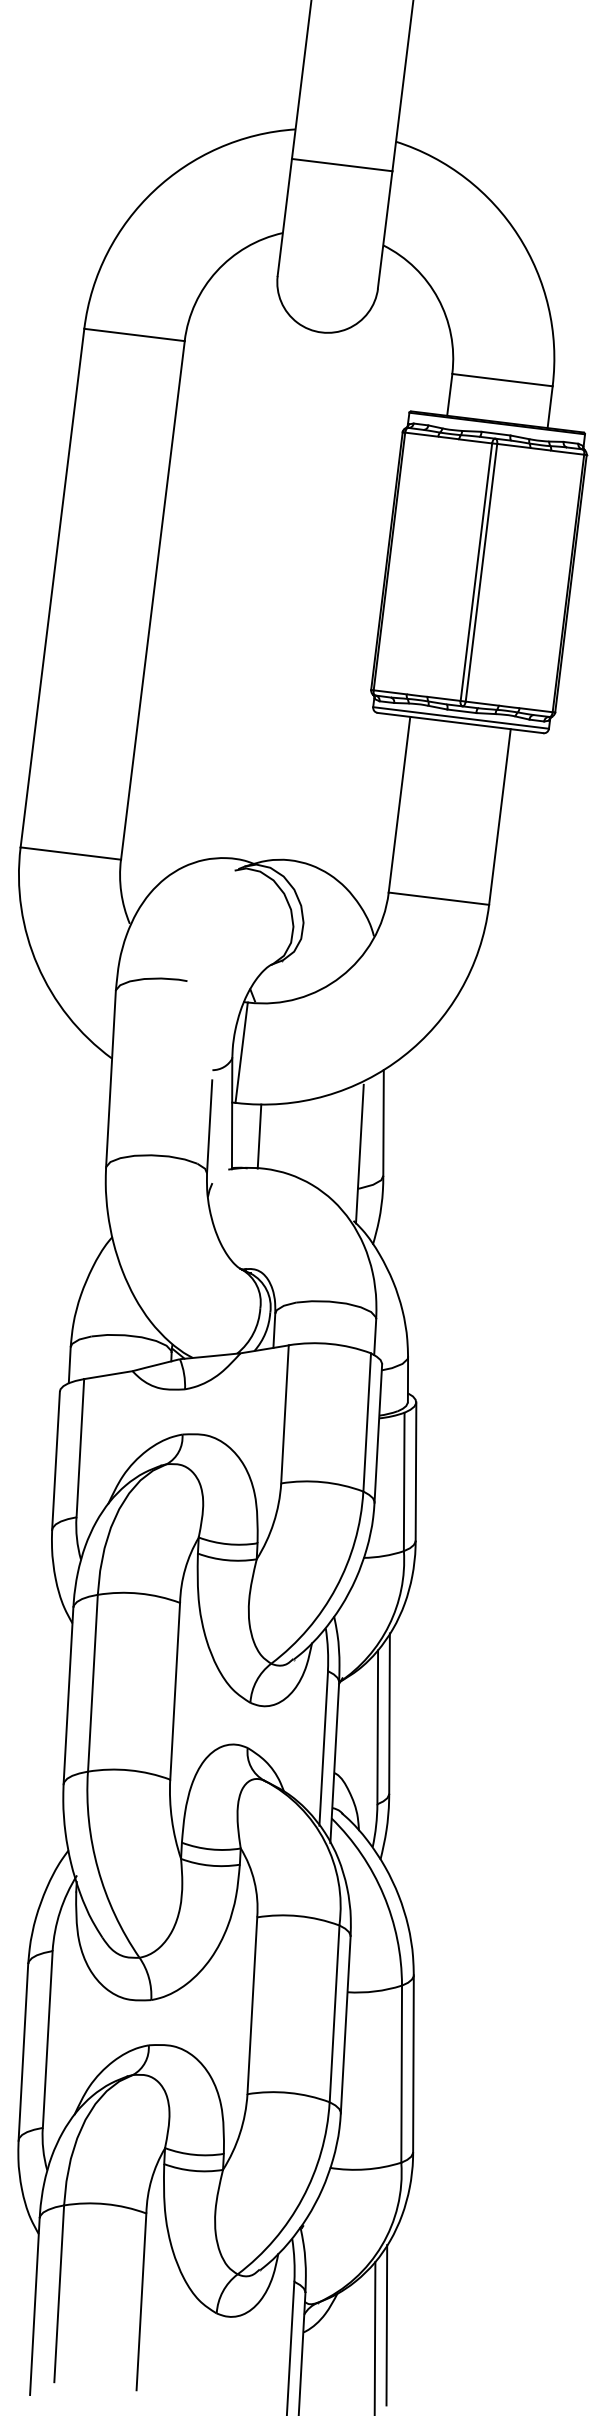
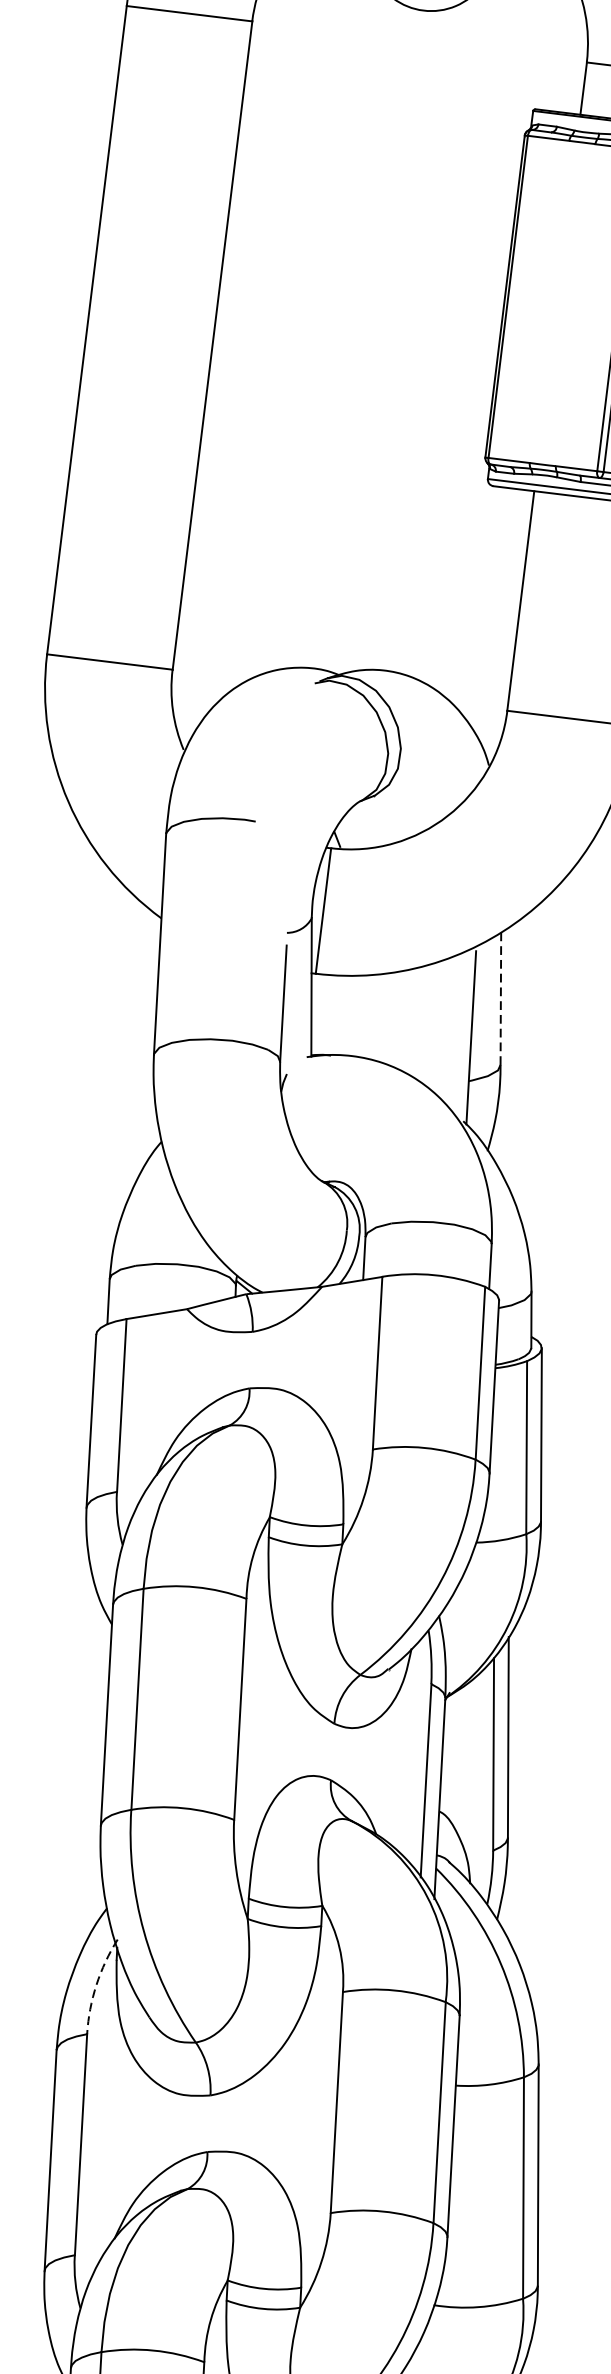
line: (383, 1122) -> (500, 998), solid -> dashed
line: (259, 1136) -> (345, 1015), removed
arc: (60, 1911) -> (96, 1984), solid -> dashed

